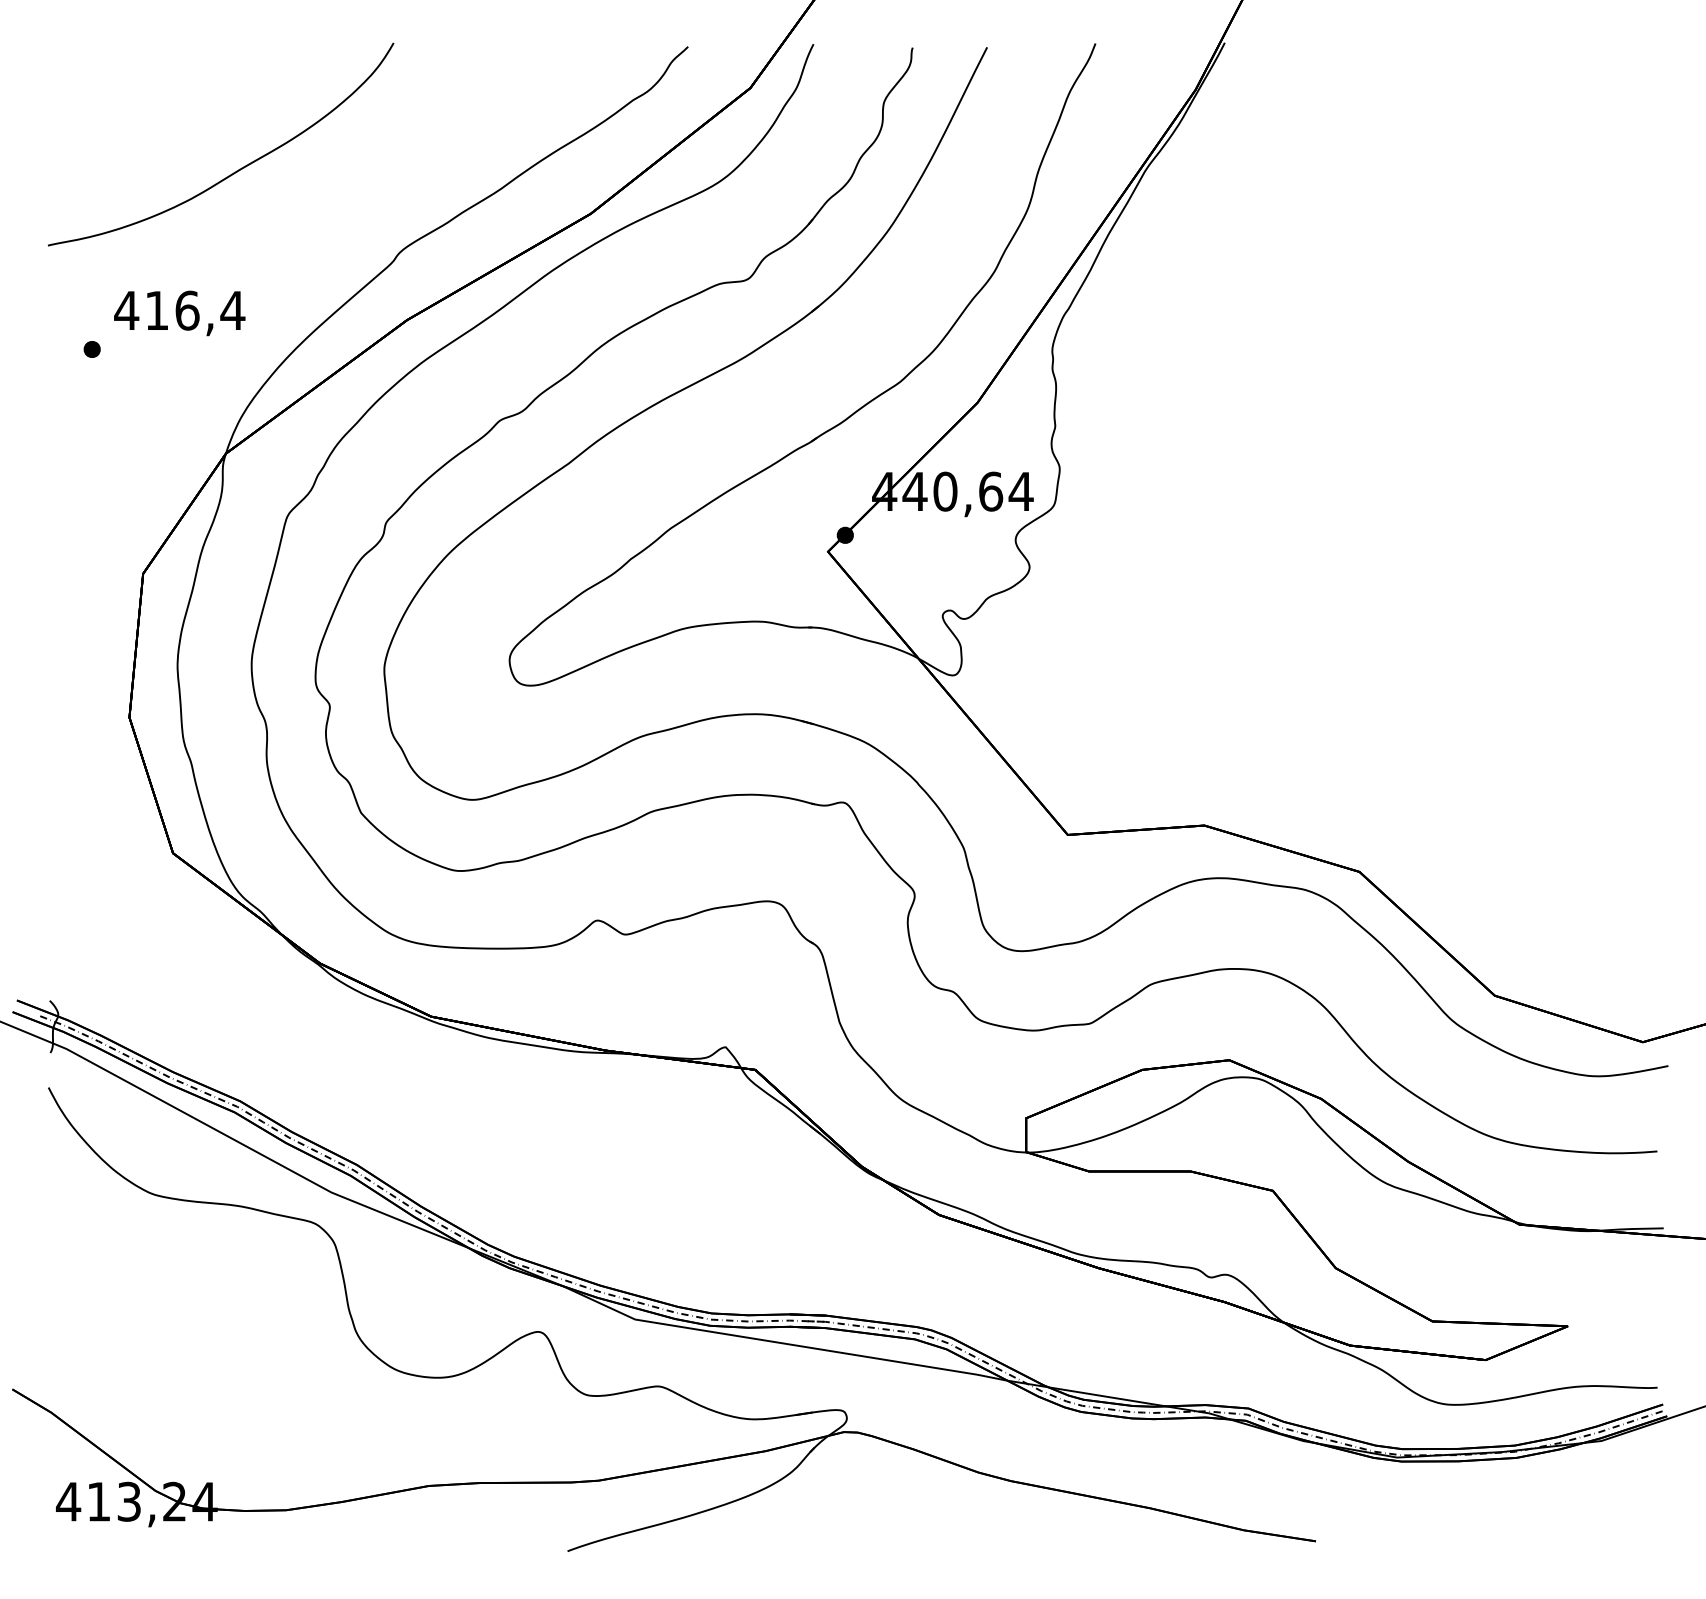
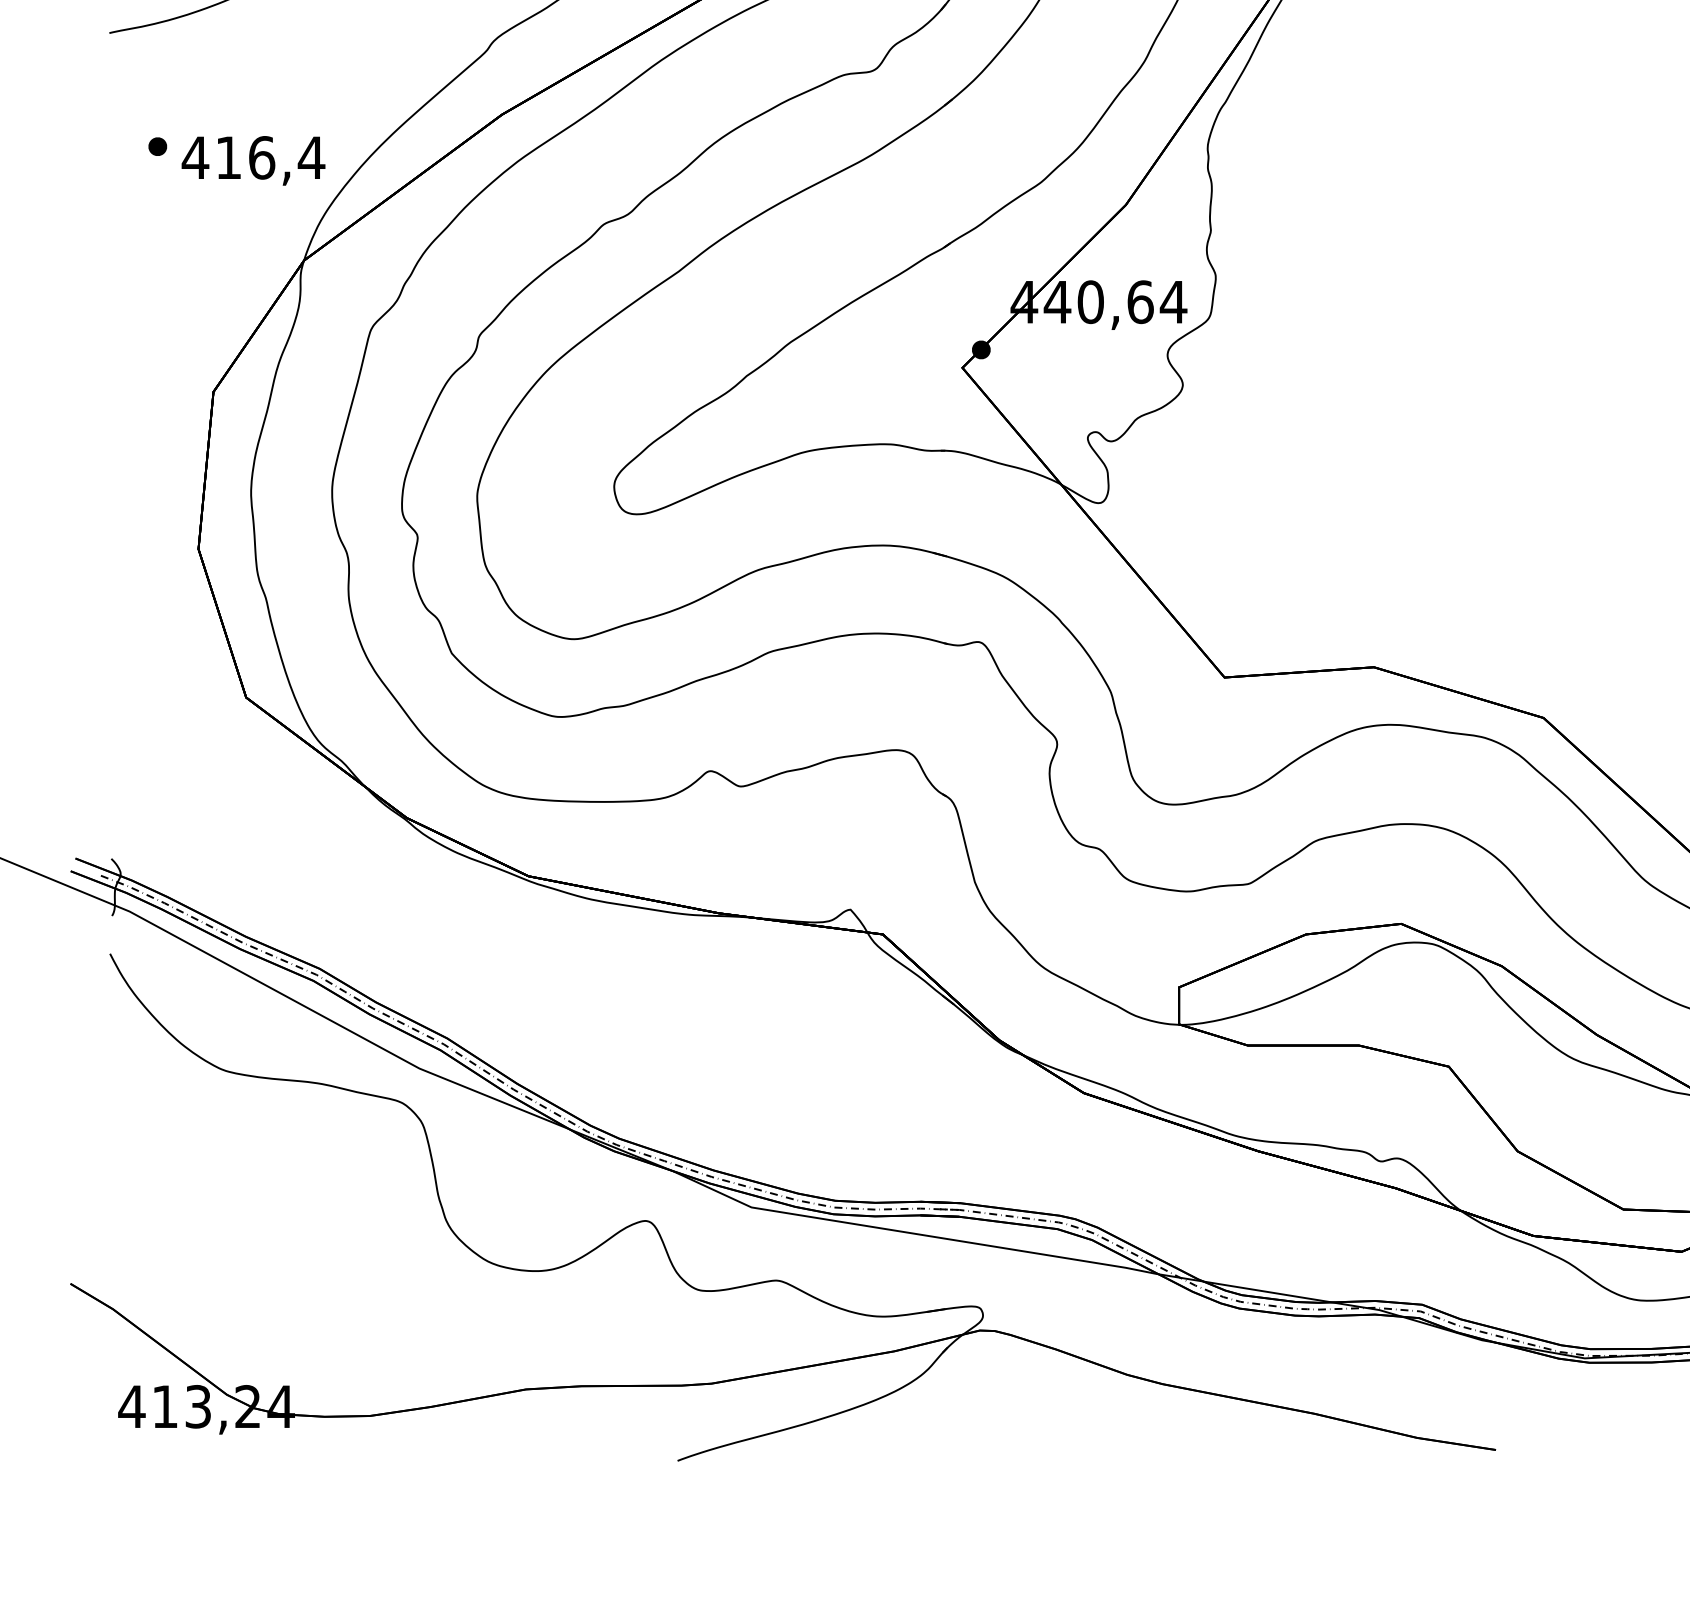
text: (179, 313) -> (253, 160), moved

